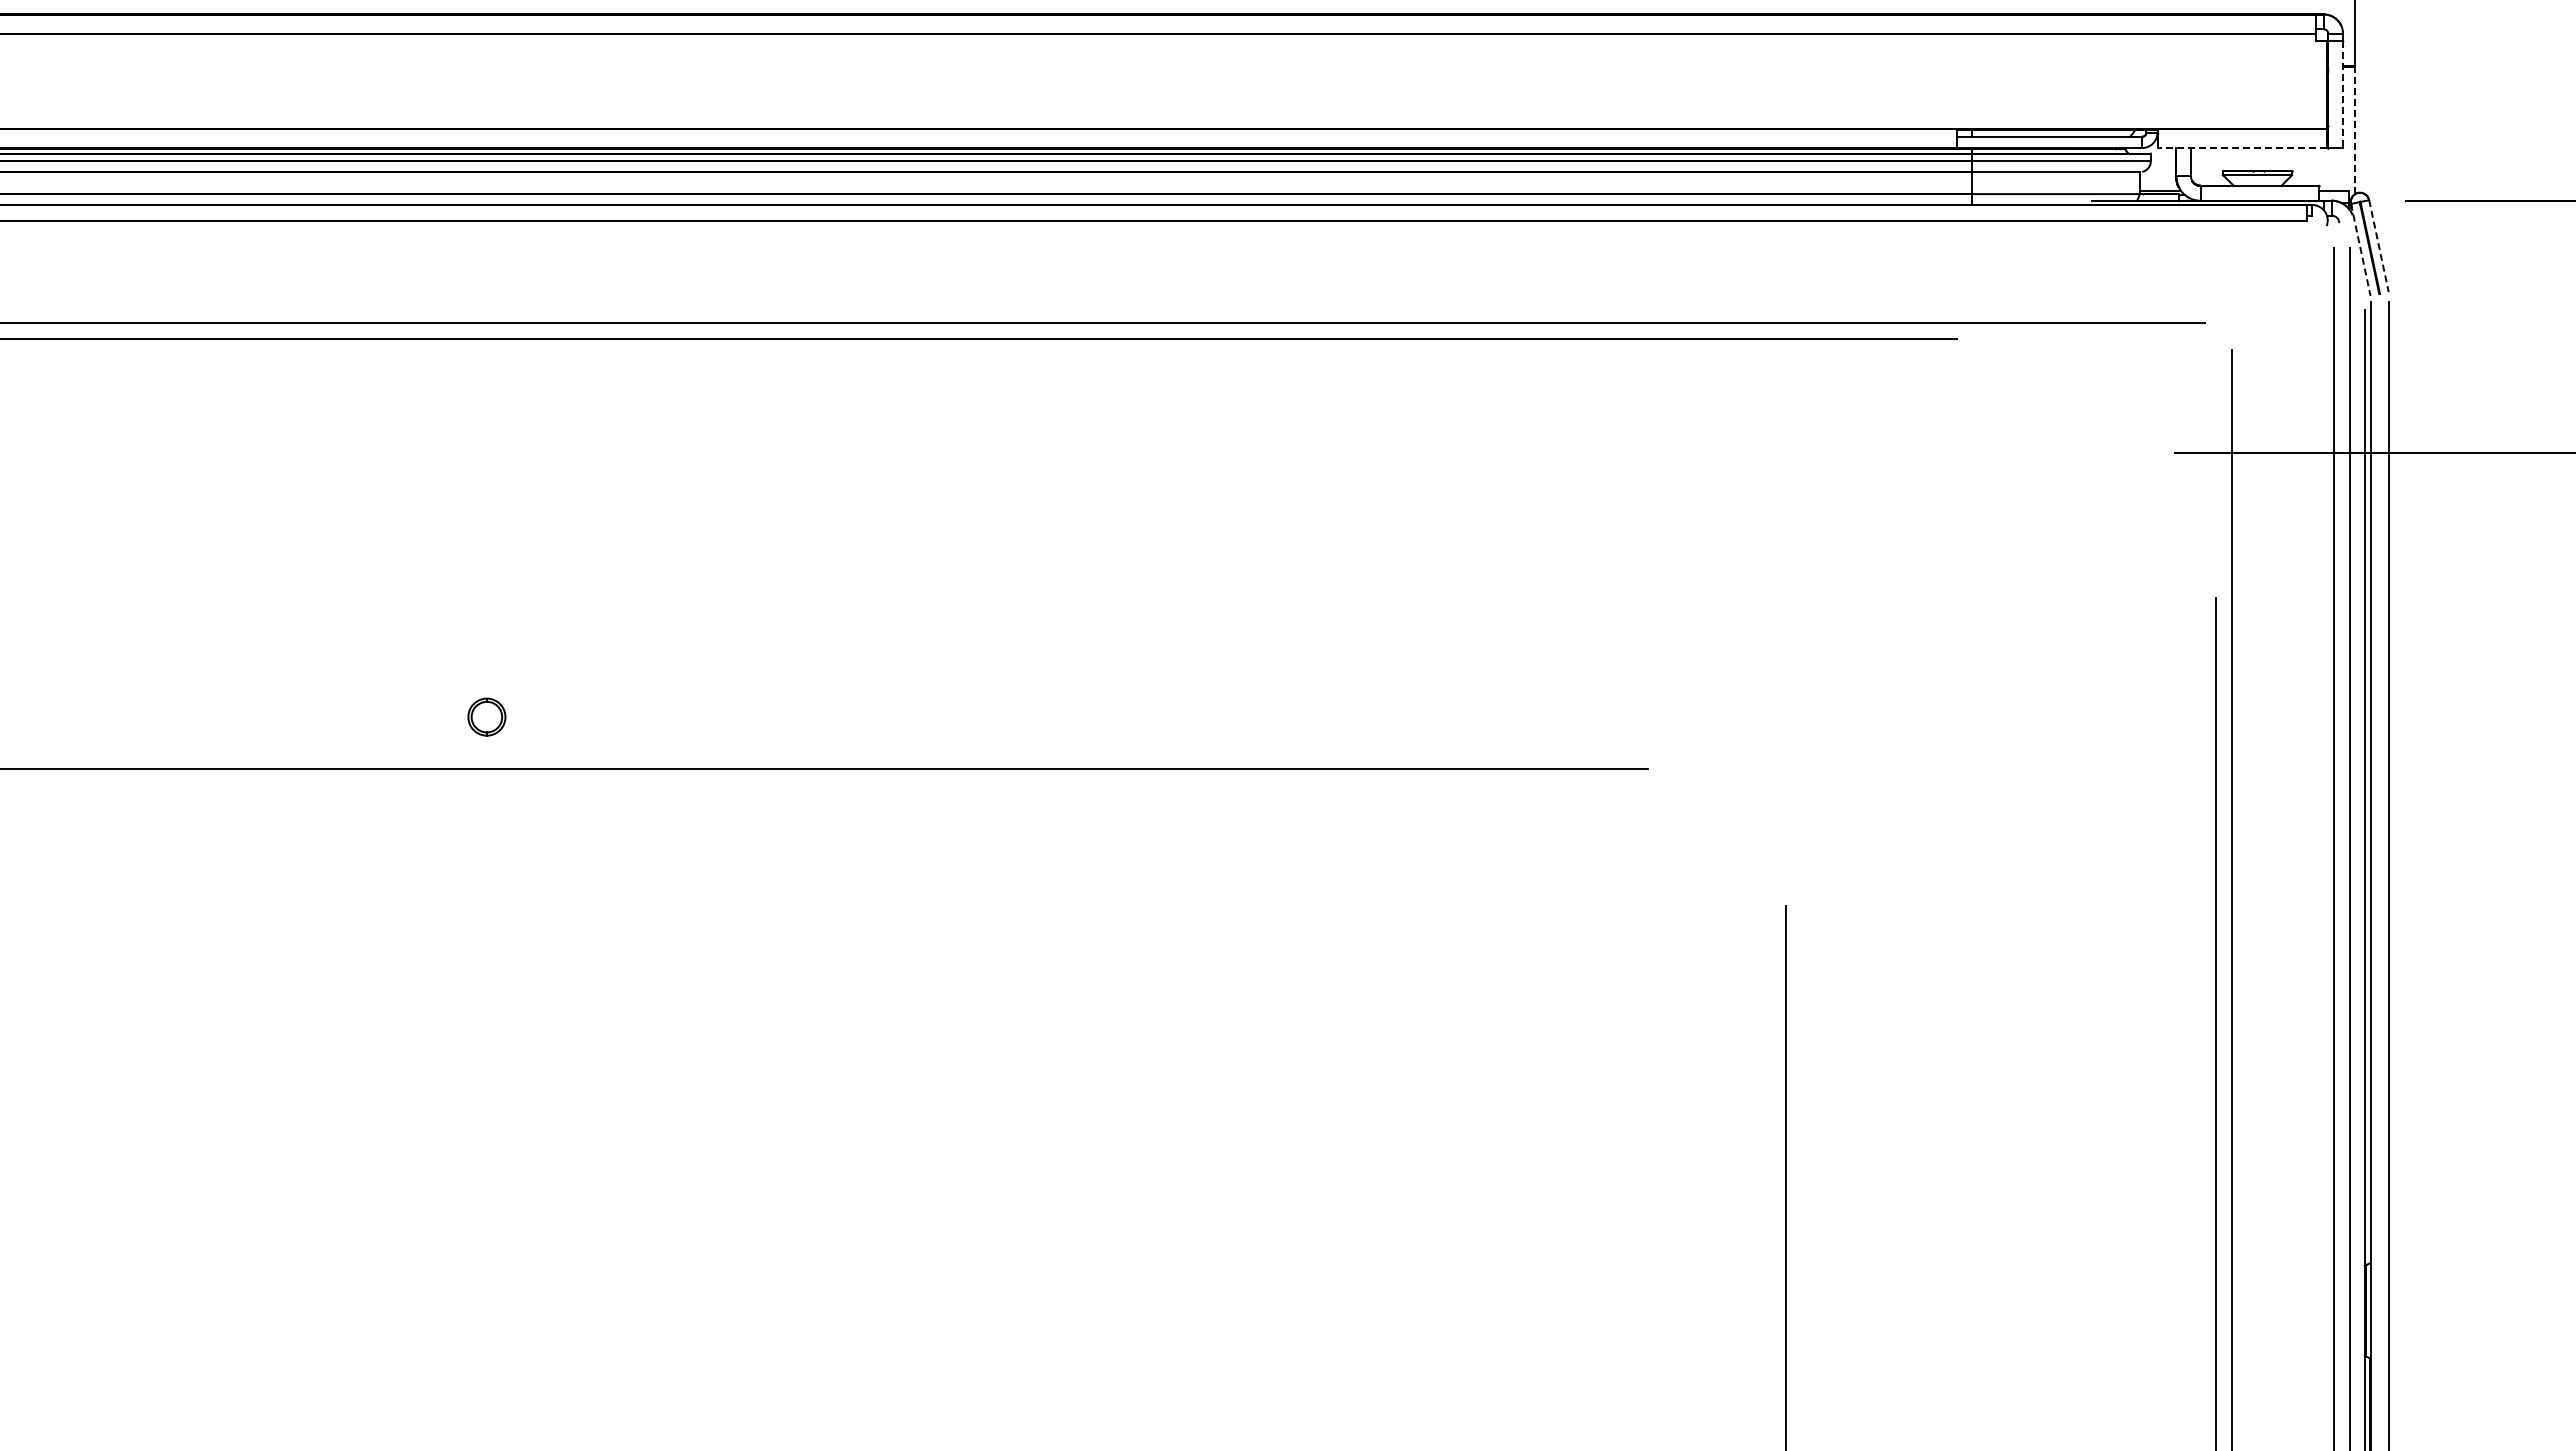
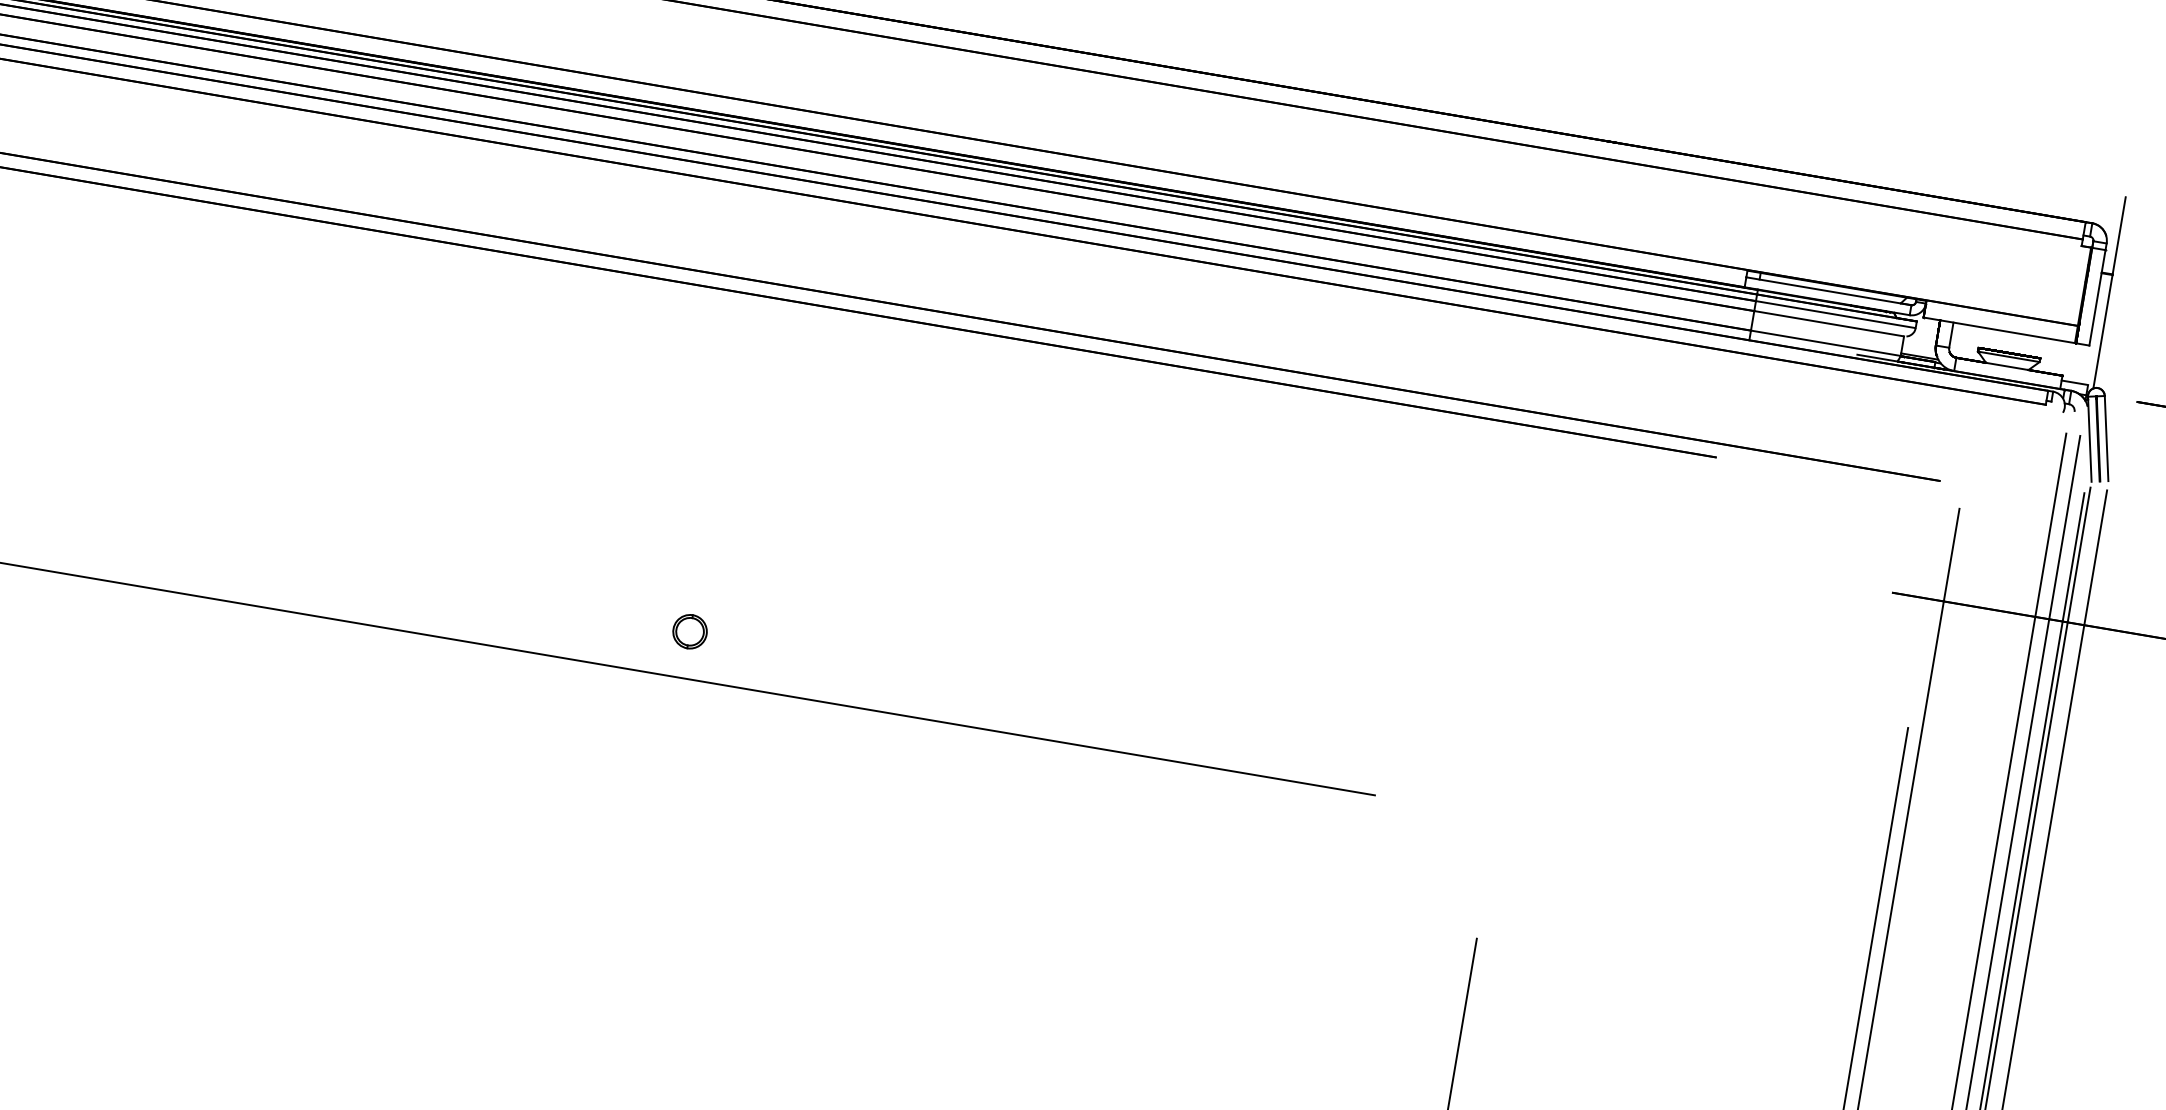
line: (2343, 95) -> (2097, 298), dashed -> solid
line: (2355, 130) -> (2103, 331), dashed -> solid
line: (2242, 148) -> (1999, 330), dashed -> solid
line: (2379, 246) -> (2107, 438), dashed -> solid
line: (2360, 250) -> (2089, 439), dashed -> solid
part: (486, 716) -> (689, 631), moved

